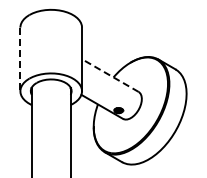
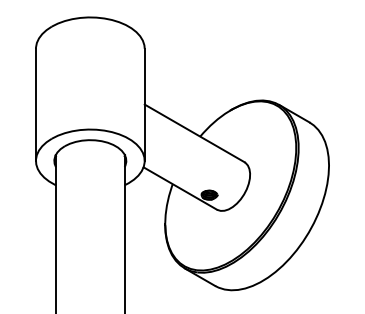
line: (20, 59) -> (36, 104), dashed -> solid
line: (110, 75) -> (194, 133), dashed -> solid

